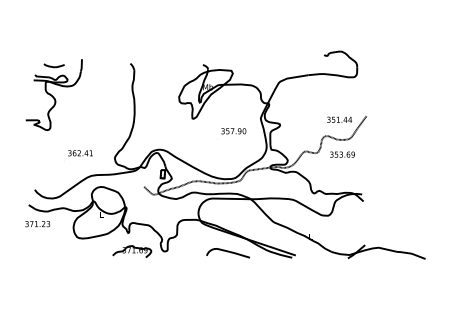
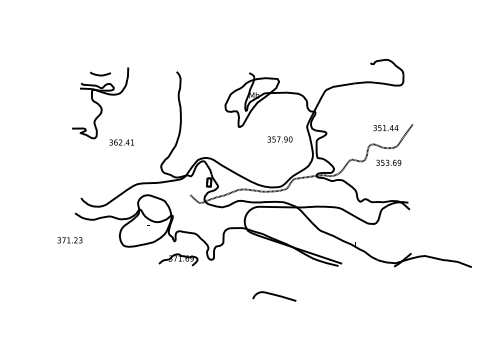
text: (80, 153) -> (121, 142), moved
text: (37, 224) -> (69, 240), moved
curve: (228, 252) -> (274, 295), moved

